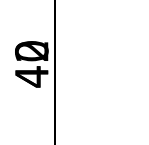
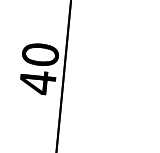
text: (31, 51) -> (40, 55), 42 -> 40

